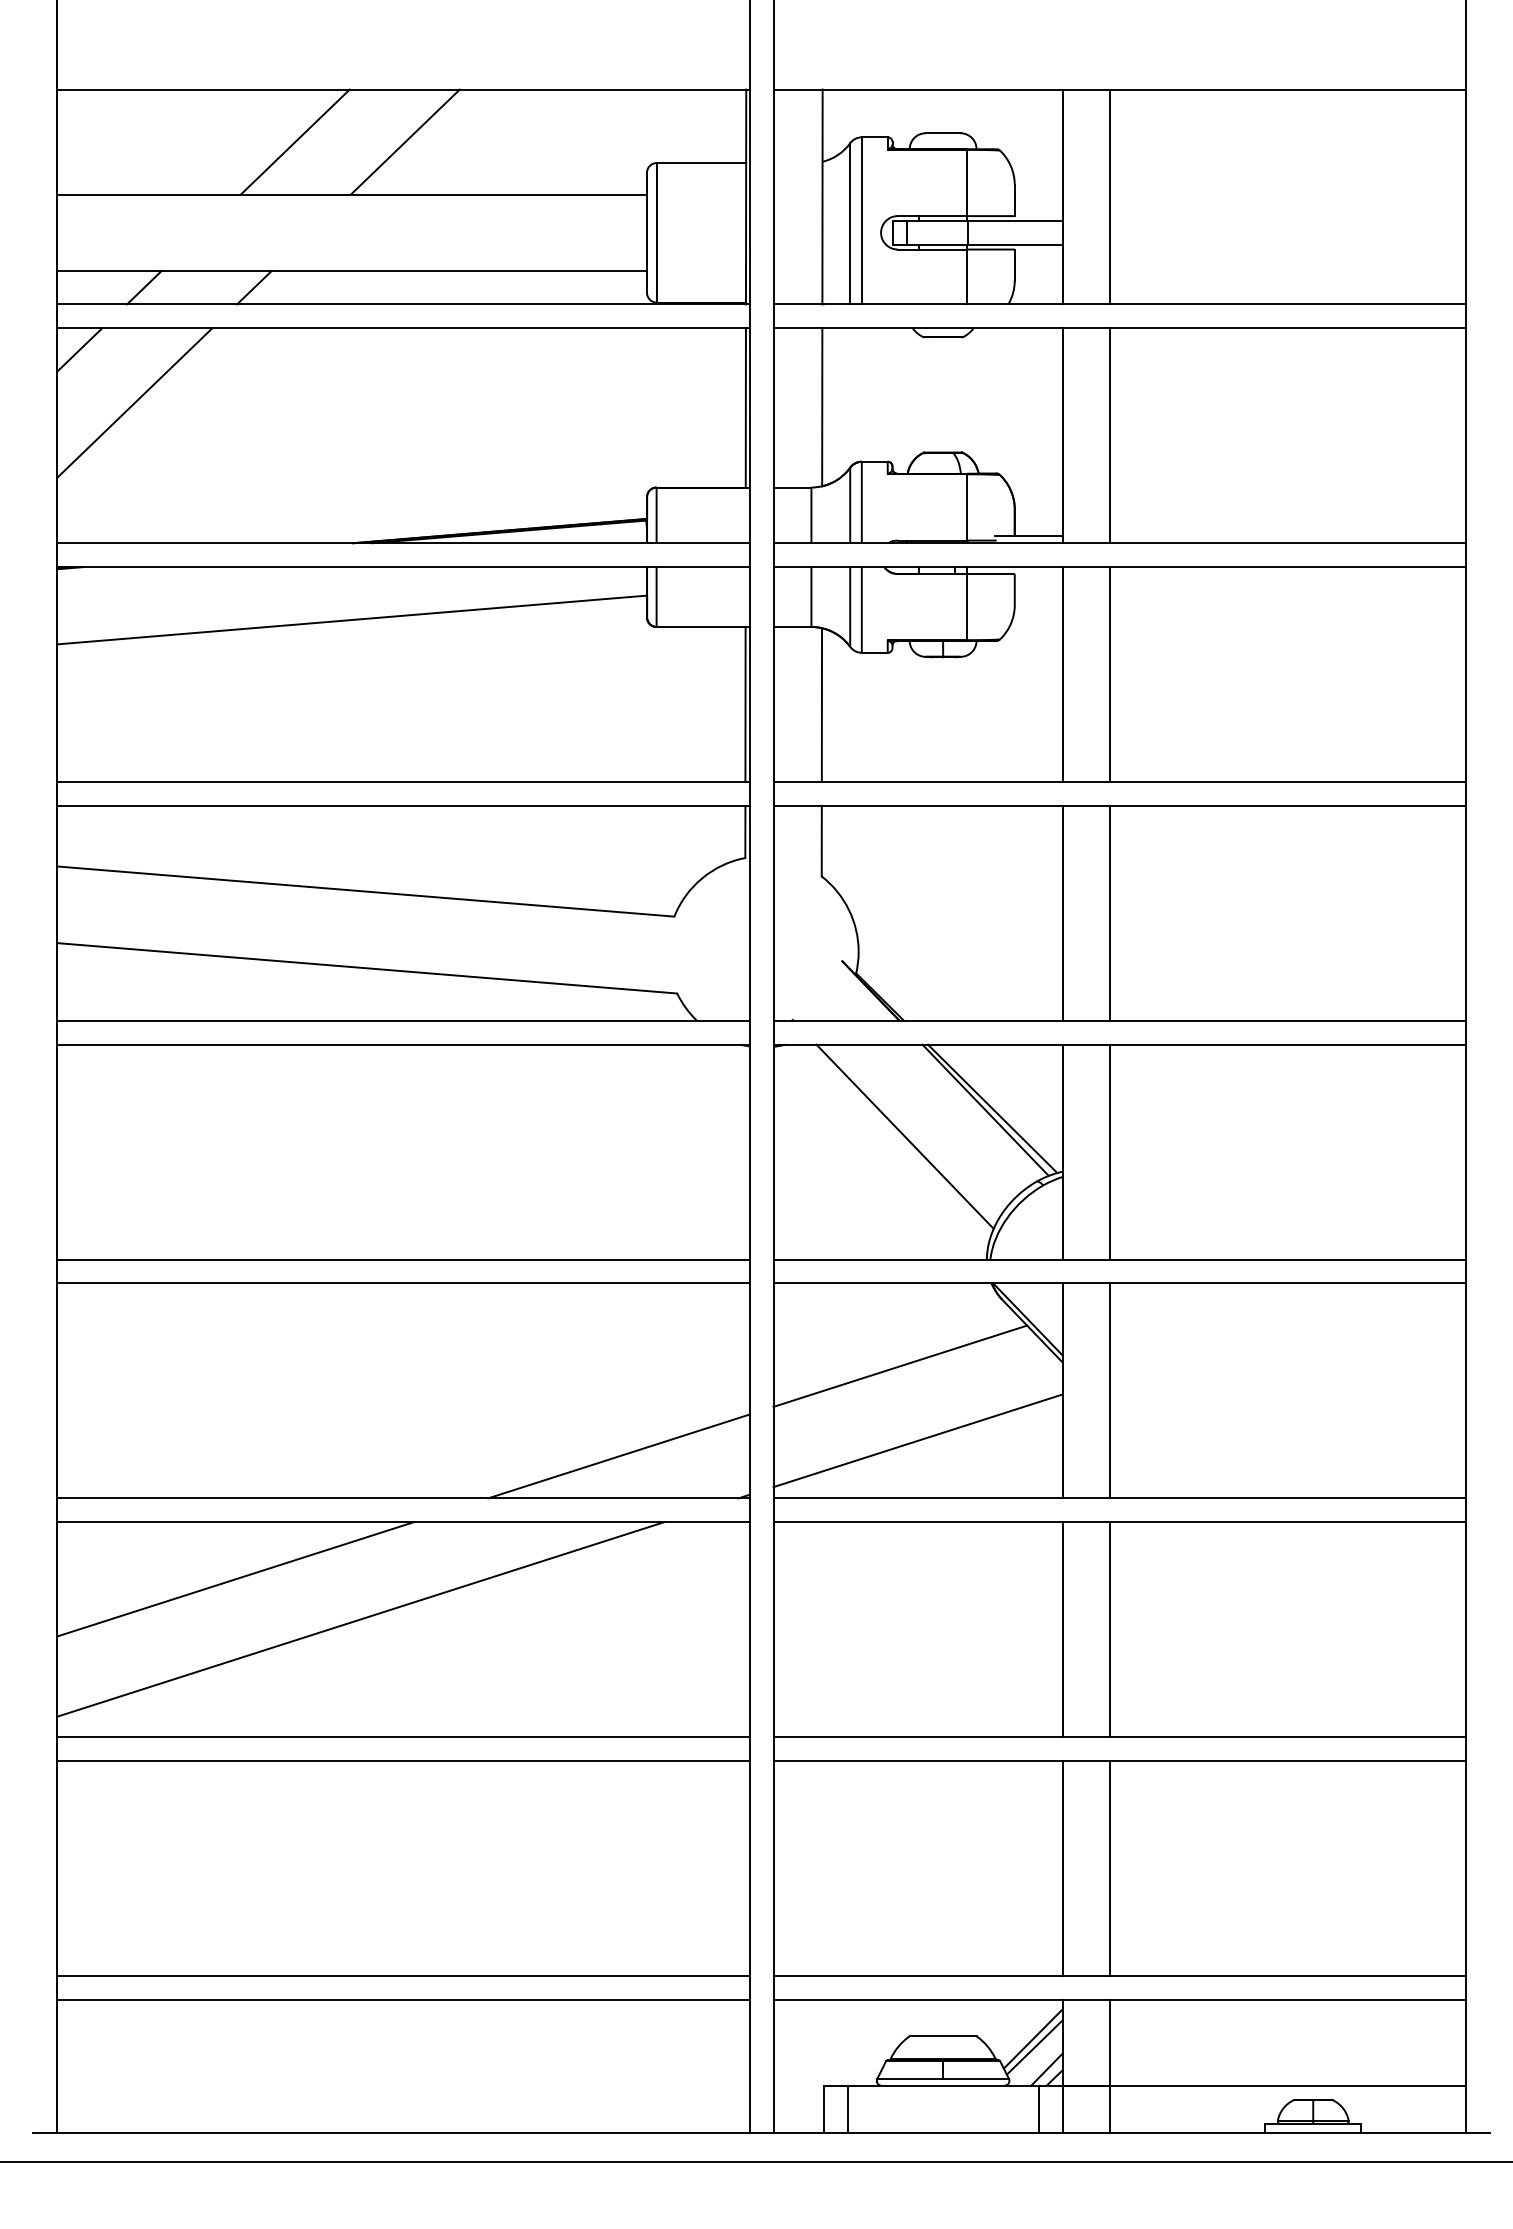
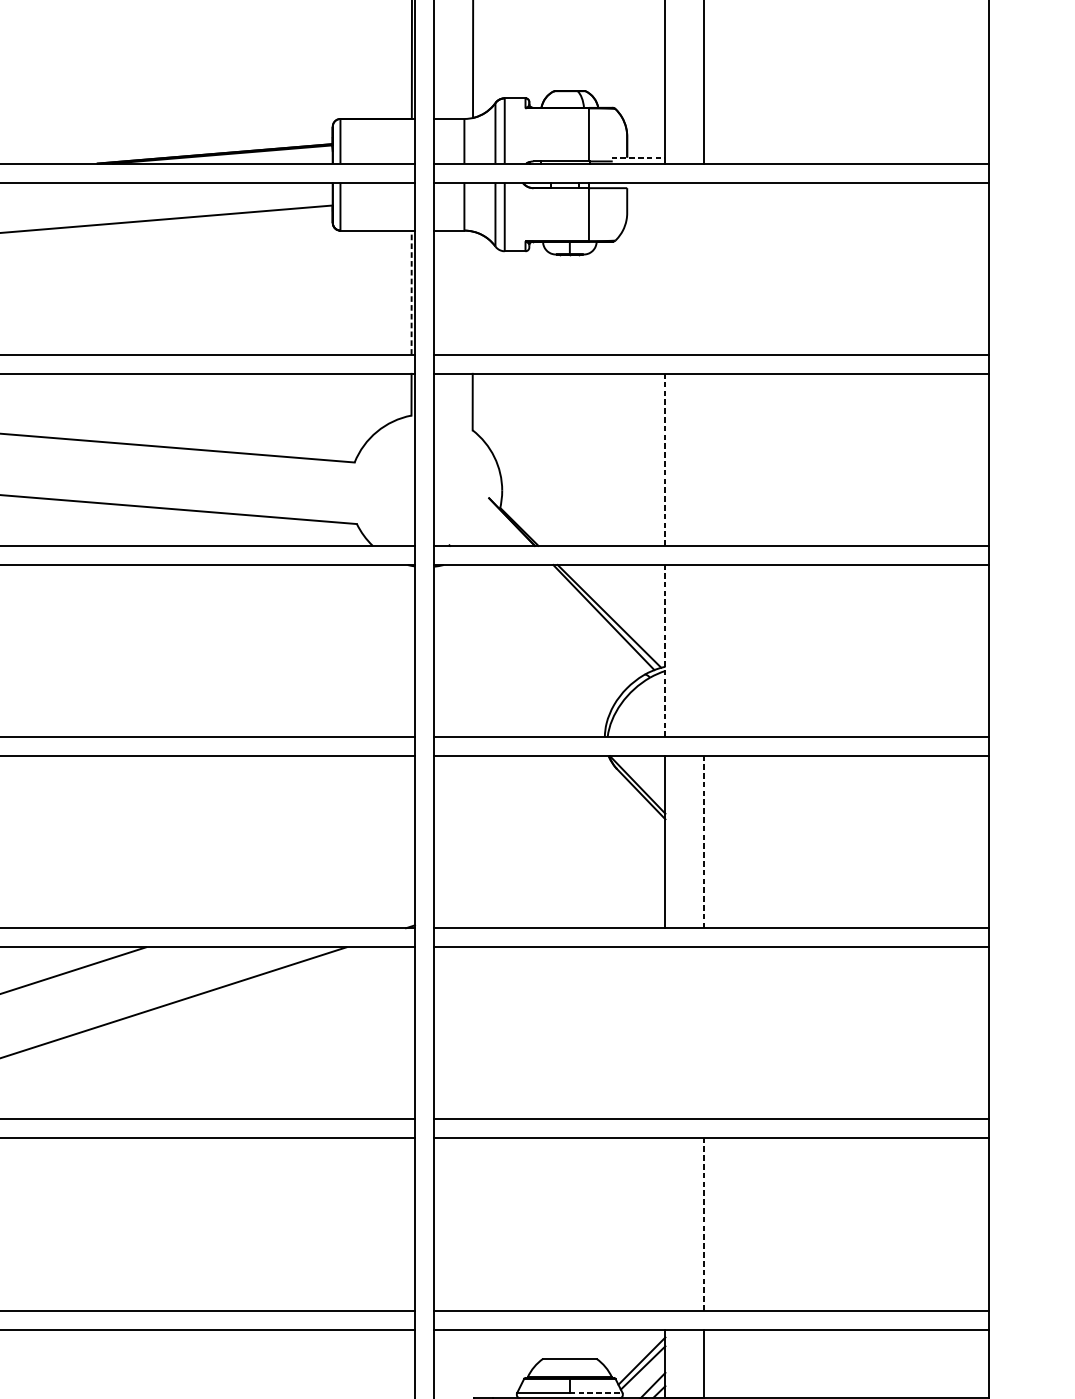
line: (1028, 535) -> (638, 157), solid -> dashed
line: (1062, 674) -> (665, 268), removed
line: (1110, 674) -> (703, 268), removed
line: (745, 704) -> (411, 292), solid -> dashed
line: (821, 705) -> (472, 293), removed
line: (1062, 912) -> (665, 459), solid -> dashed
line: (1110, 912) -> (703, 459), removed
line: (904, 1136) -> (538, 638), removed
line: (1062, 1151) -> (665, 650), solid -> dashed
line: (1110, 1151) -> (703, 650), removed
line: (900, 1365) -> (535, 821), removed
line: (1110, 1390) -> (703, 841), solid -> dashed
line: (917, 1440) -> (549, 881), removed
line: (618, 1456) -> (309, 894), removed
line: (1062, 1629) -> (665, 1033), removed
line: (1110, 1629) -> (703, 1033), removed
line: (1062, 1867) -> (665, 1223), removed
line: (1110, 1867) -> (703, 1223), solid -> dashed
line: (976, 2078) -> (596, 1392), solid -> dashed

